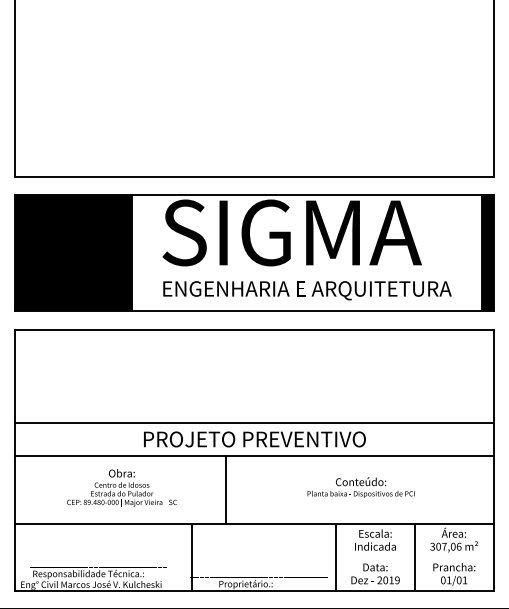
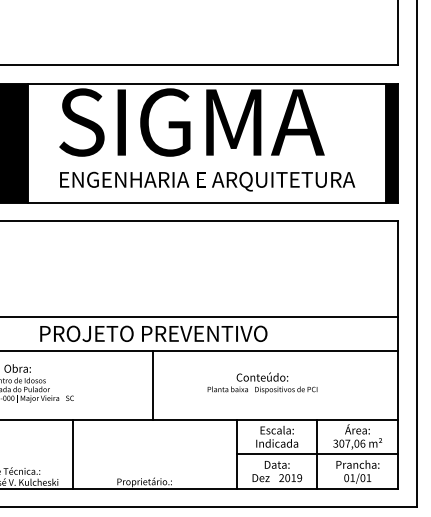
line: (225, 489) -> (153, 385), moved
line: (191, 556) -> (72, 453), moved
line: (414, 557) -> (317, 454), added

